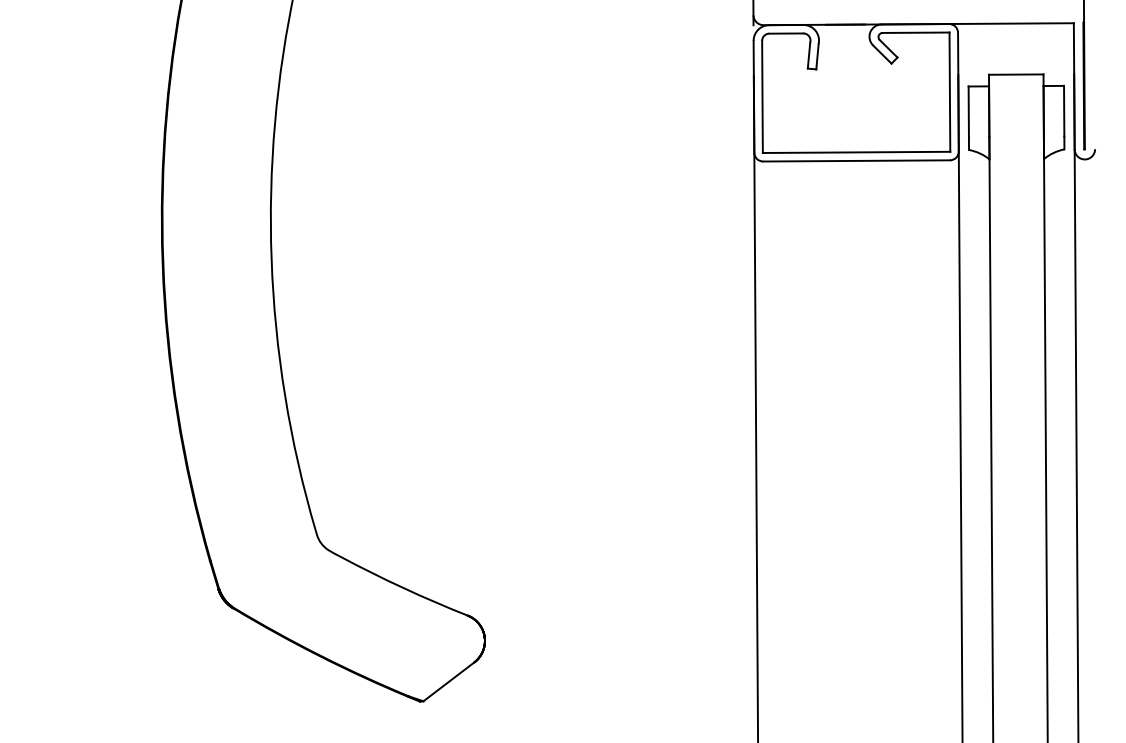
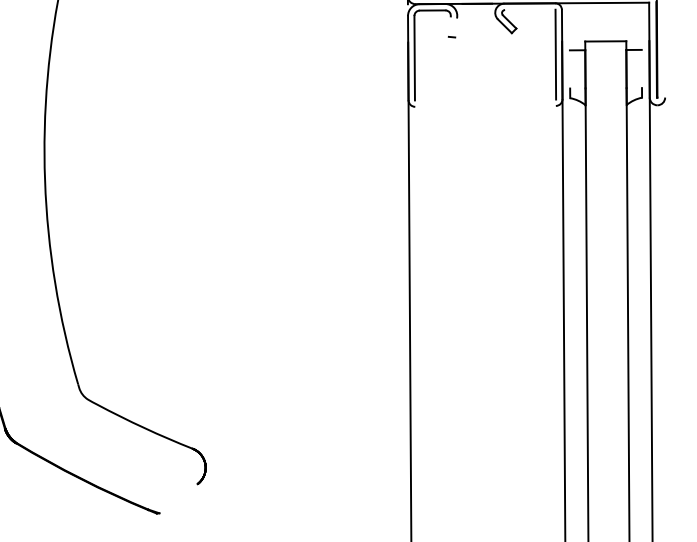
line: (915, 32) -> (529, 9), removed
line: (808, 55) -> (449, 27), removed
line: (817, 56) -> (456, 27), removed
line: (1064, 110) -> (642, 68), removed
line: (968, 111) -> (569, 69), removed
line: (856, 152) -> (485, 100), removed
line: (856, 160) -> (485, 106), removed
line: (448, 681) -> (178, 498), removed

